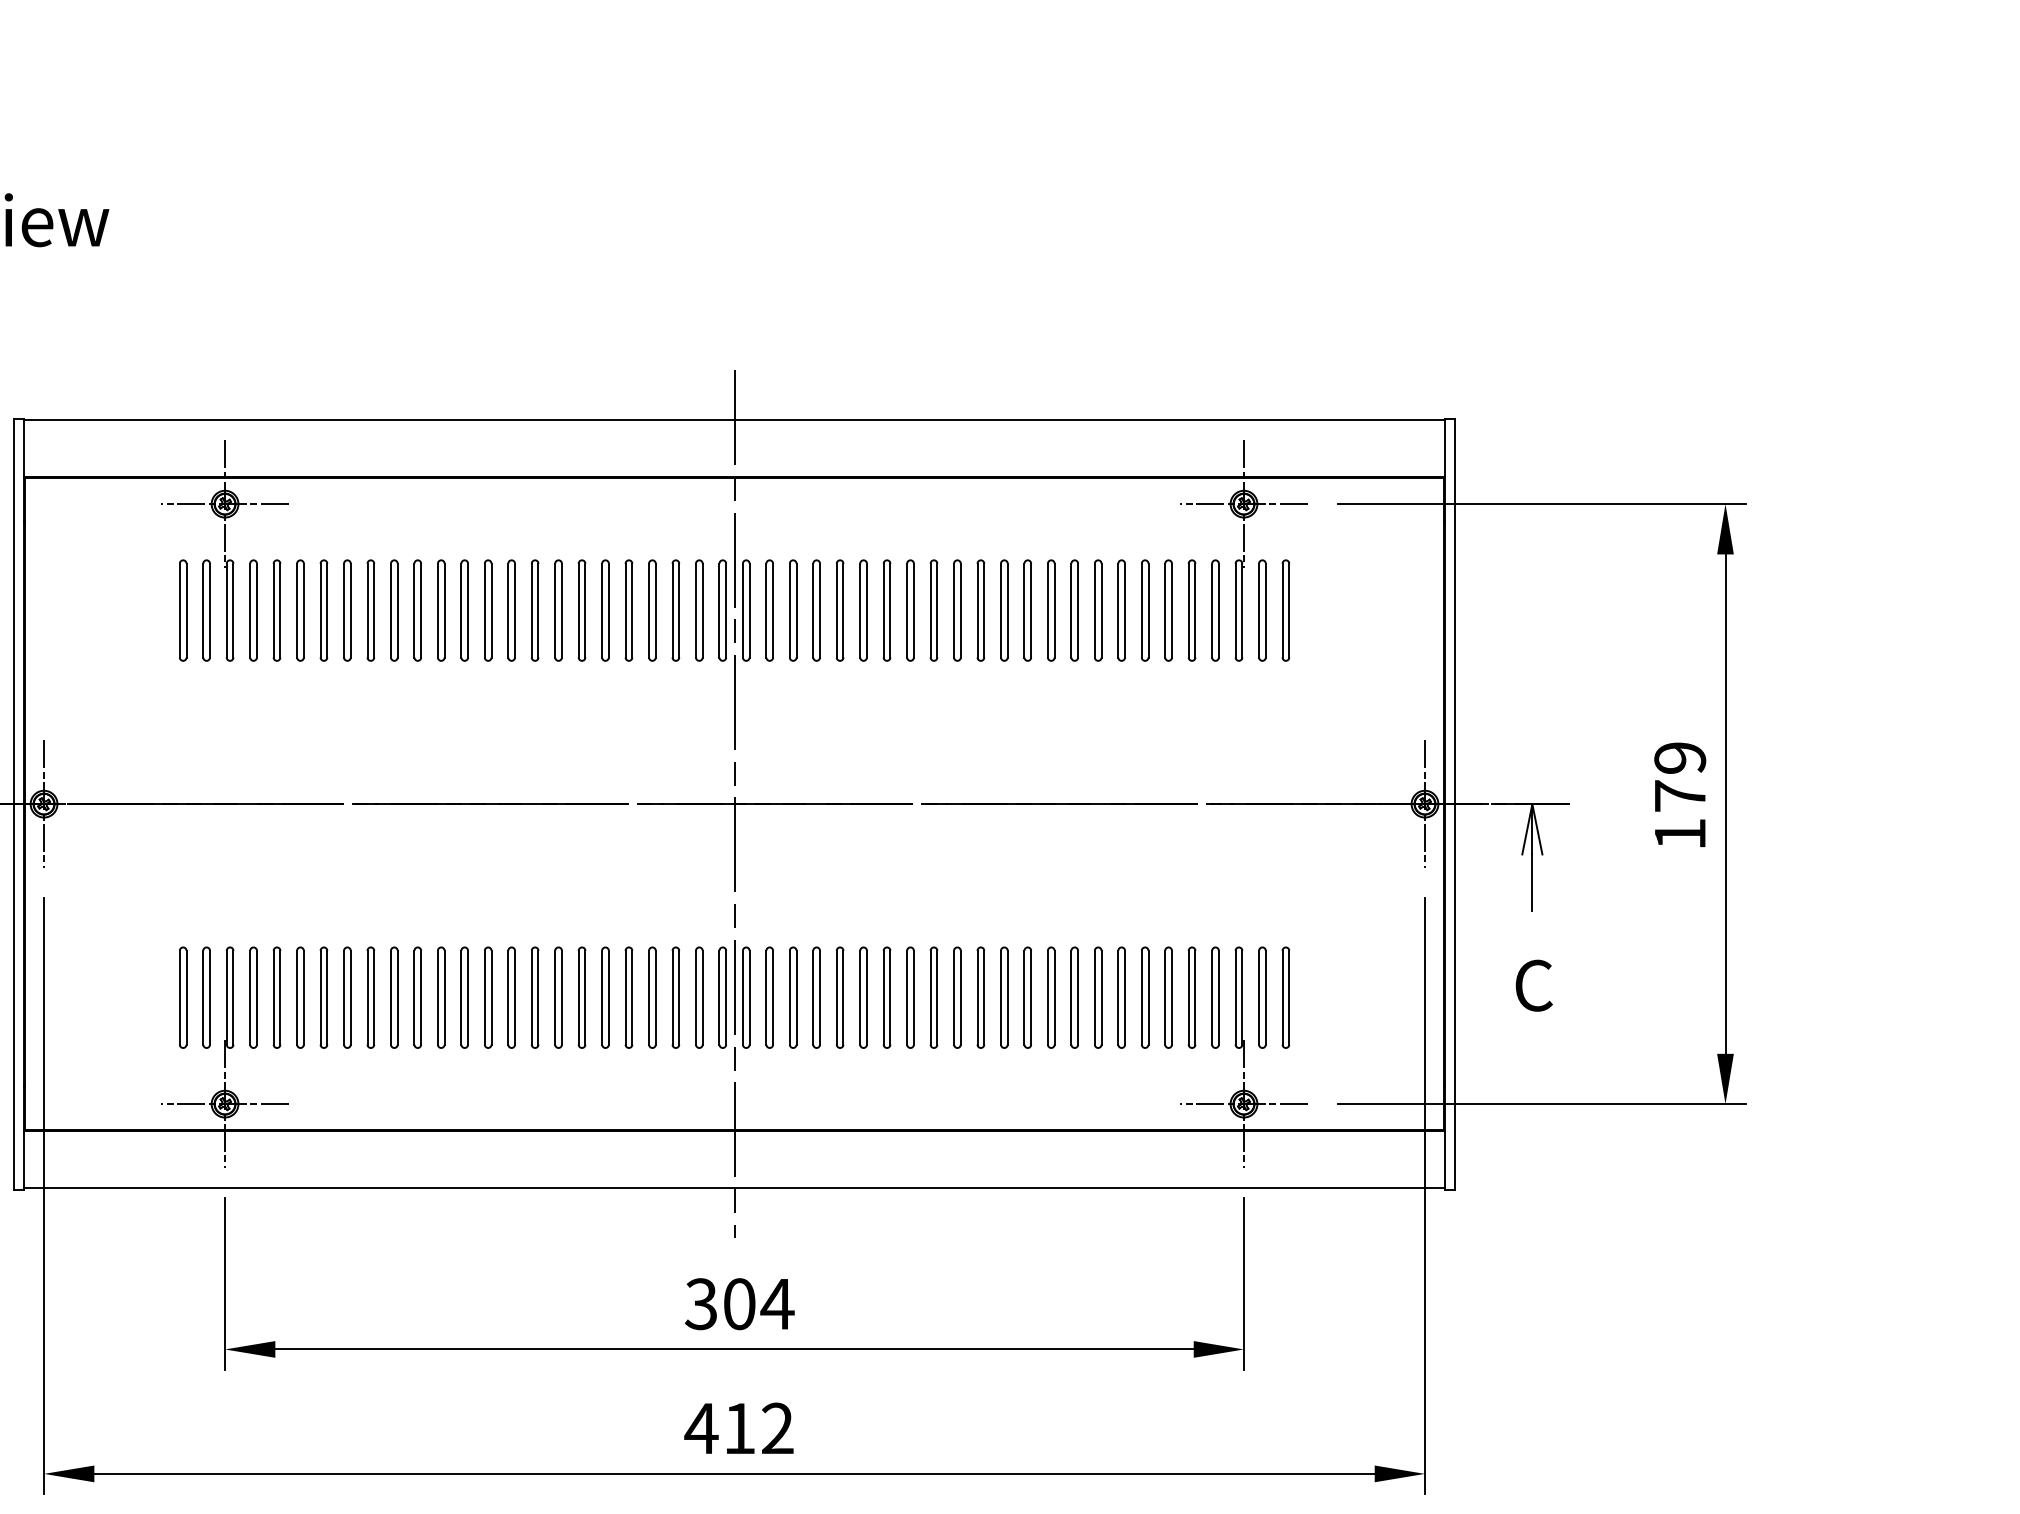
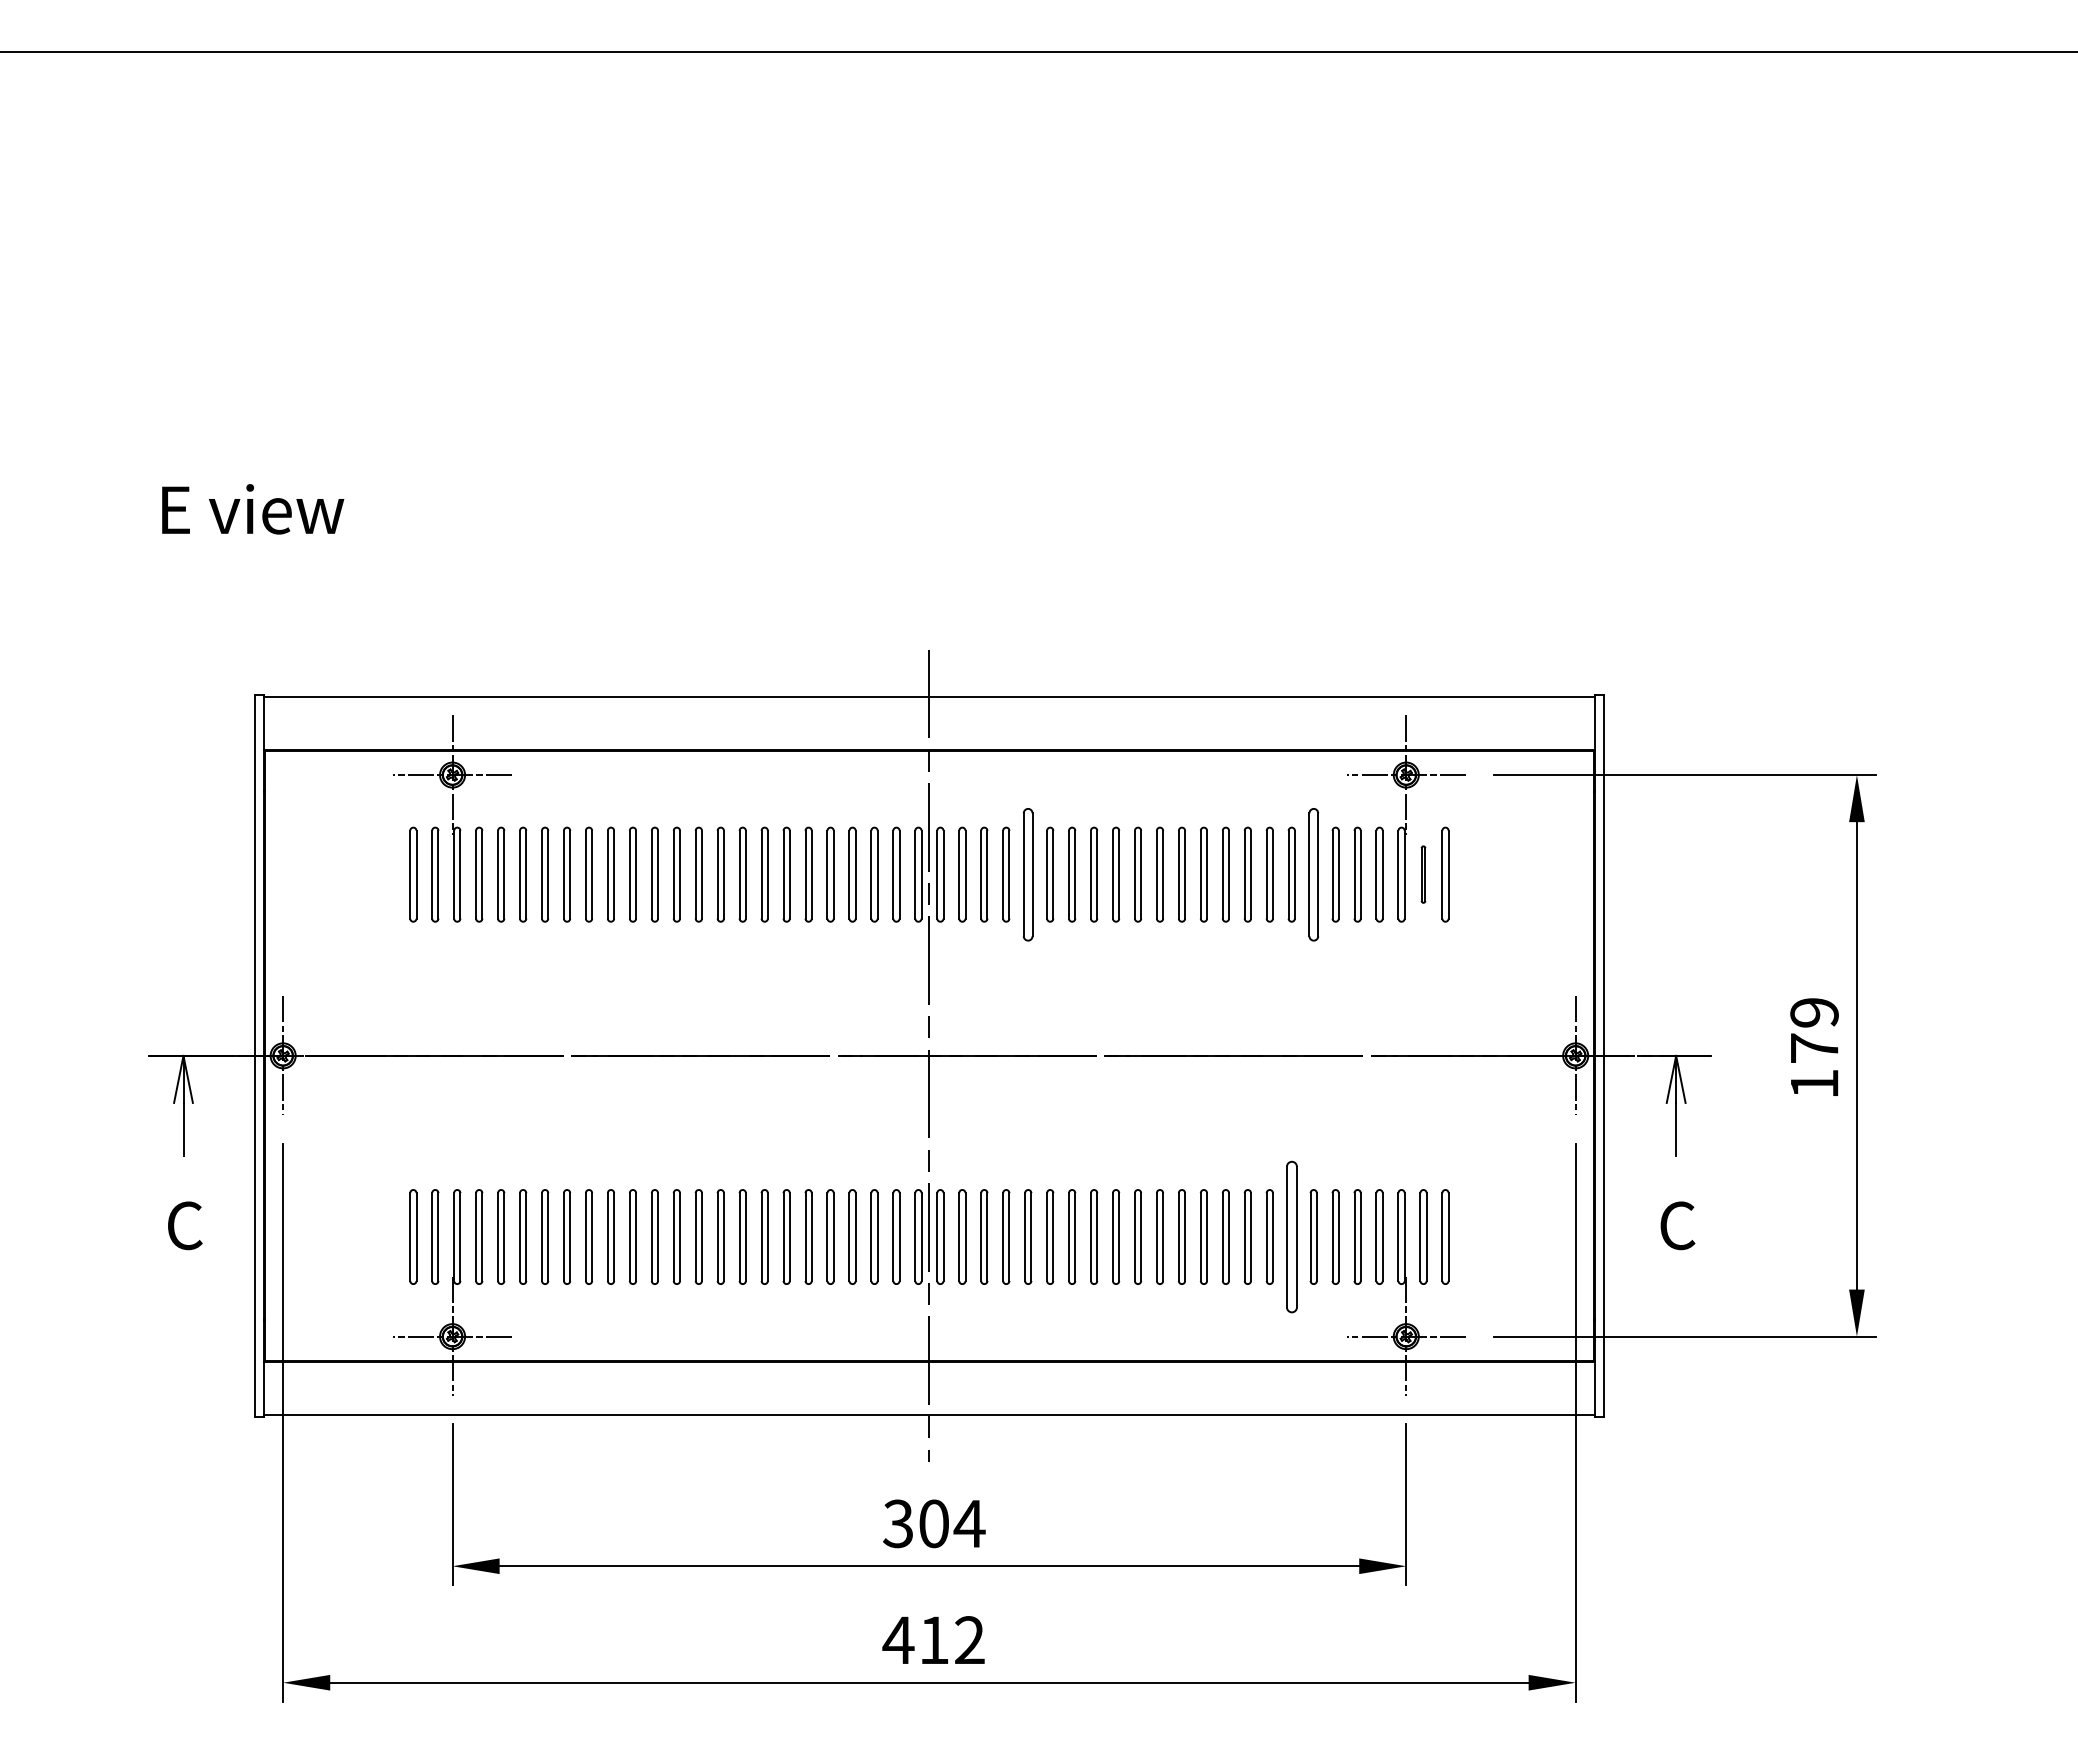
part: (840, 610) -> (1028, 874), size x1.4
part: (1144, 610) -> (1313, 874), size x1.4
part: (1262, 610) -> (1423, 874), size x0.6
part: (1121, 997) -> (1291, 1236), size x1.6

